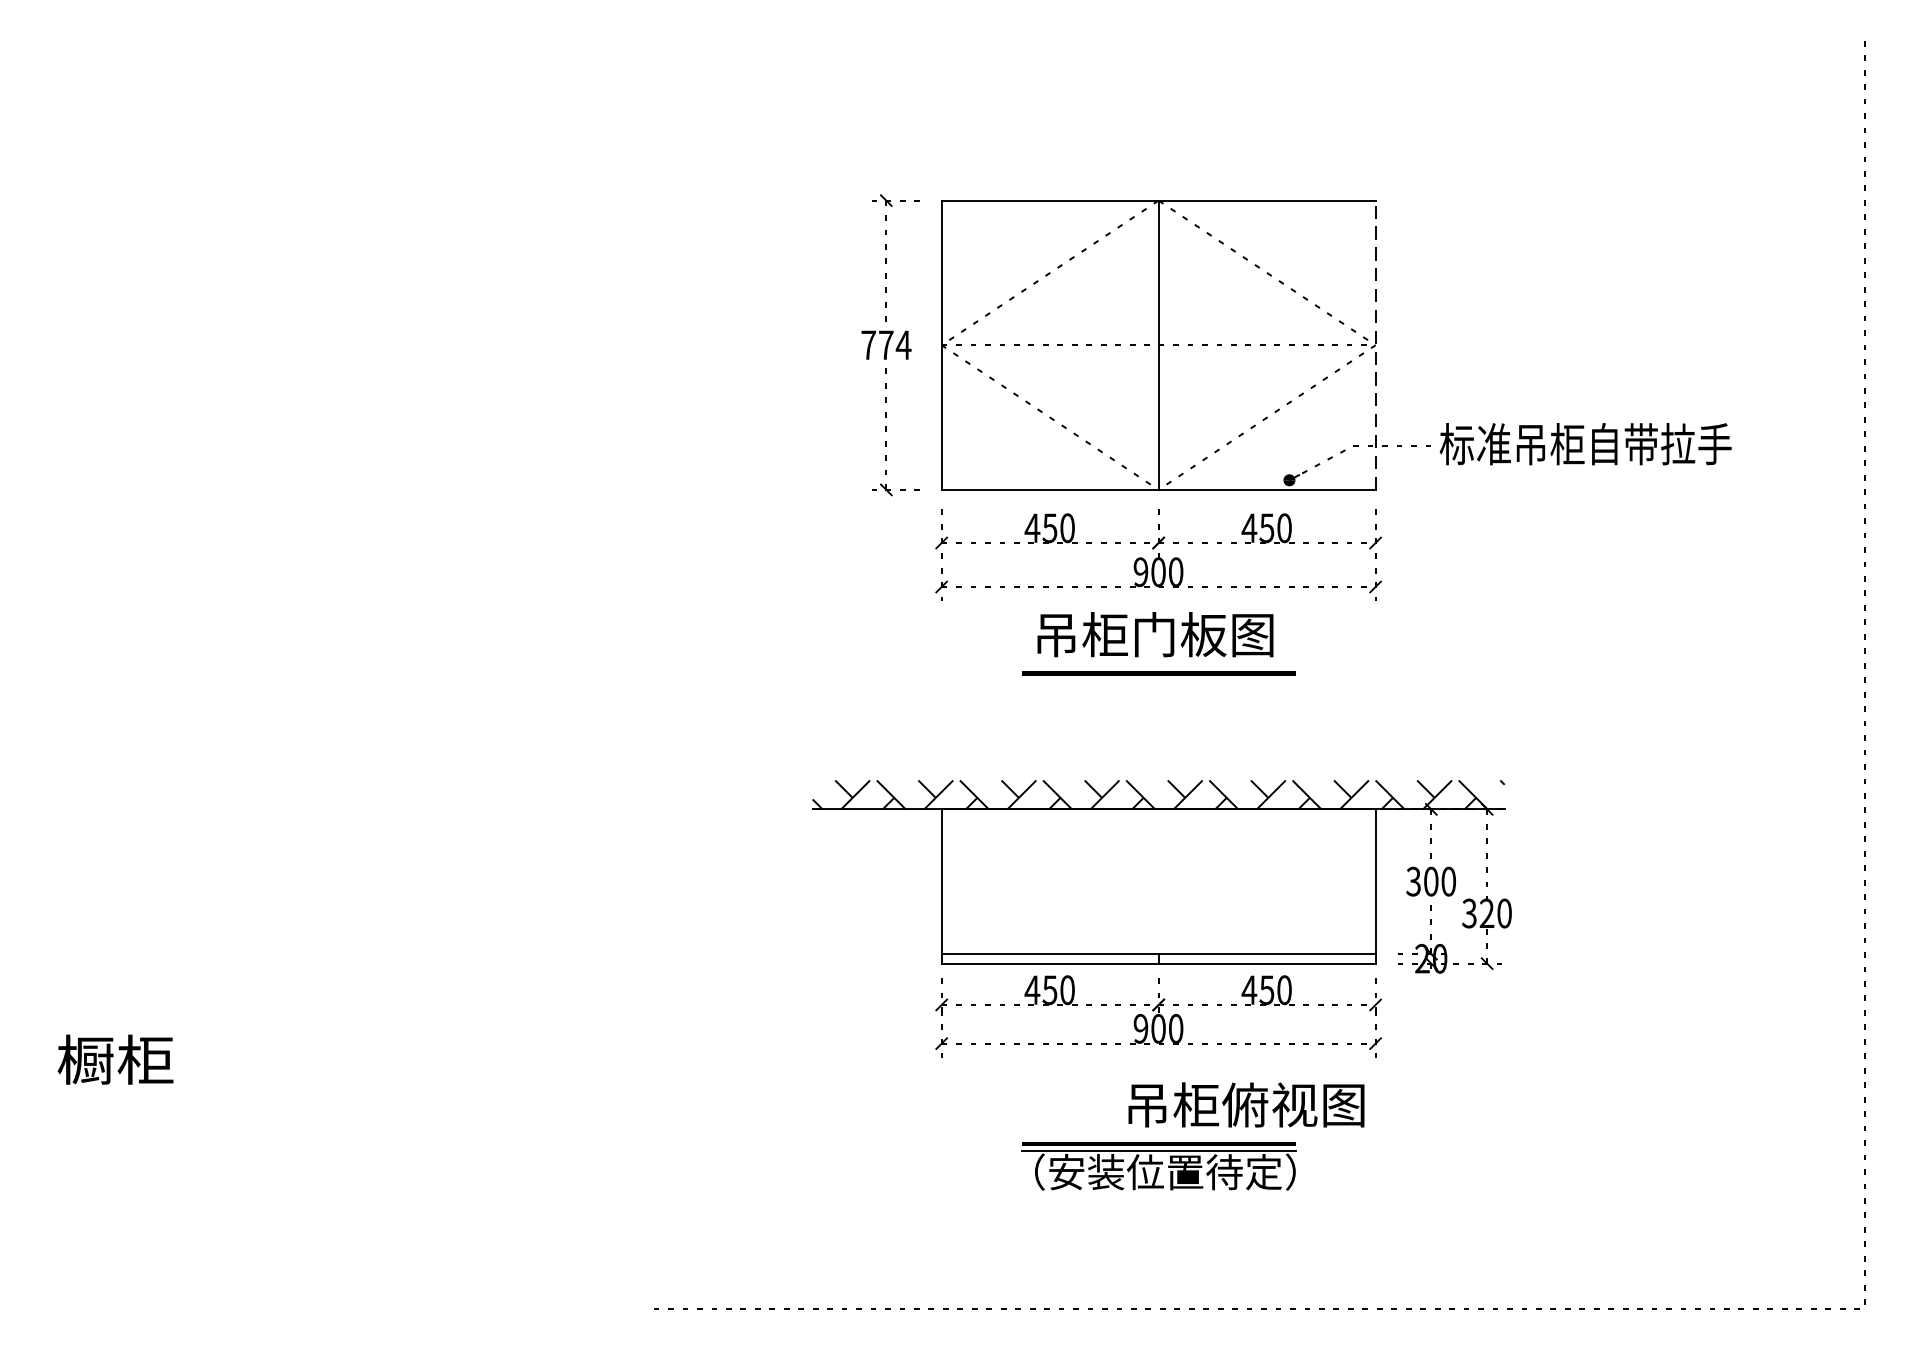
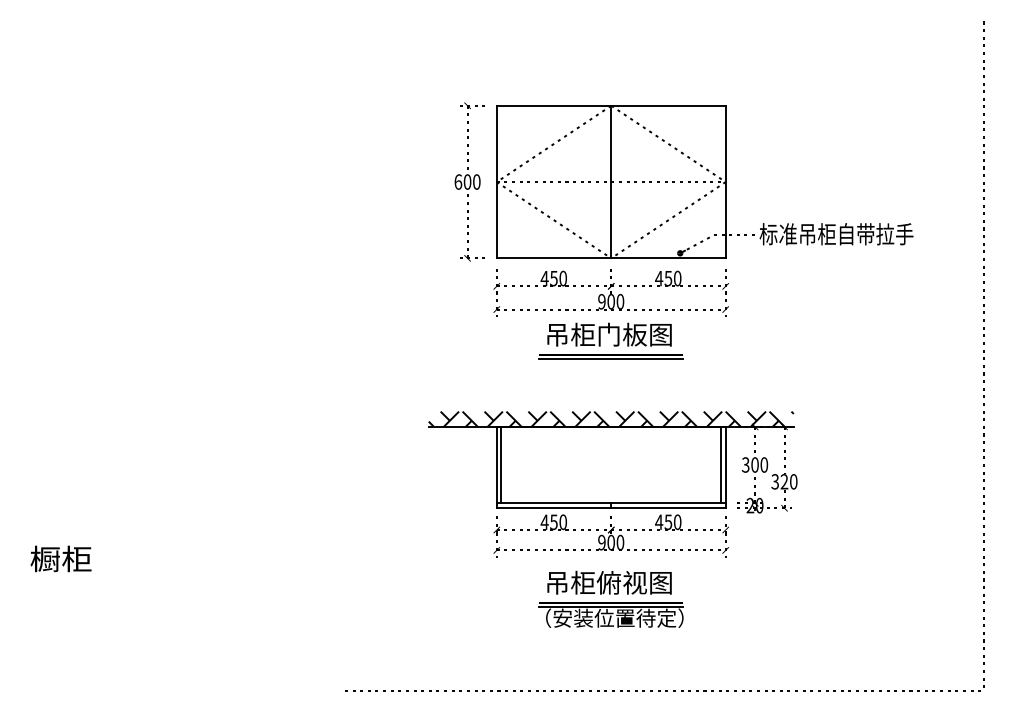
text: (886, 344) -> (467, 181), 774 -> 600
line: (1375, 344) -> (725, 181), dashed -> solid
line: (1159, 681) -> (611, 359), added
line: (950, 880) -> (501, 464), added
line: (1367, 880) -> (721, 464), added
text: (1246, 1104) -> (609, 582), moved

